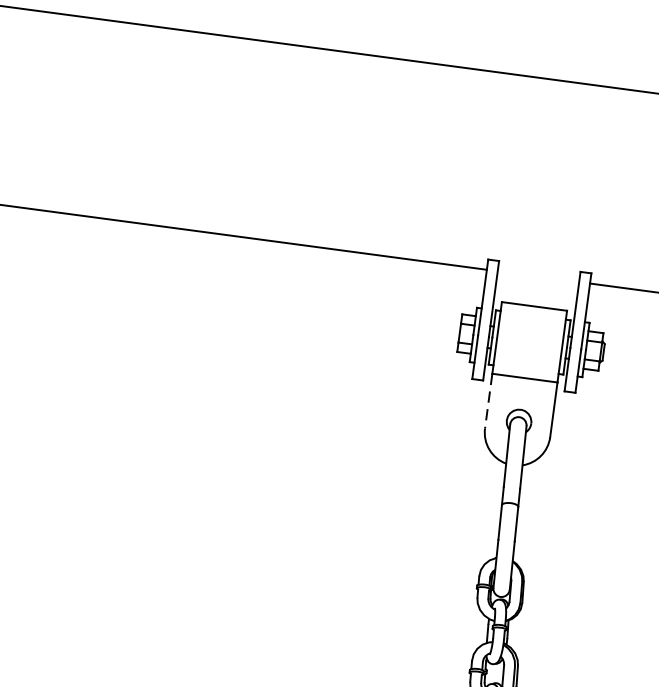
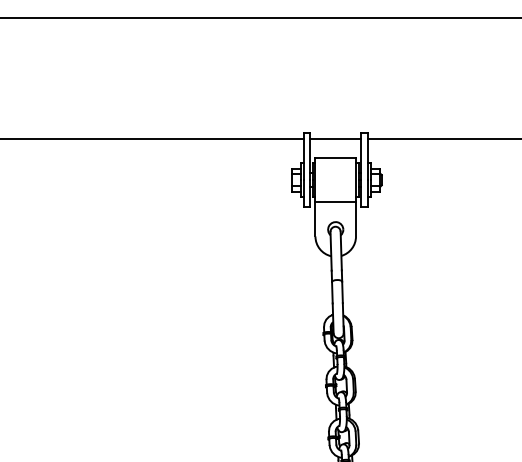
line: (538, 277) -> (335, 139), added
line: (488, 401) -> (315, 219), dashed -> solid

